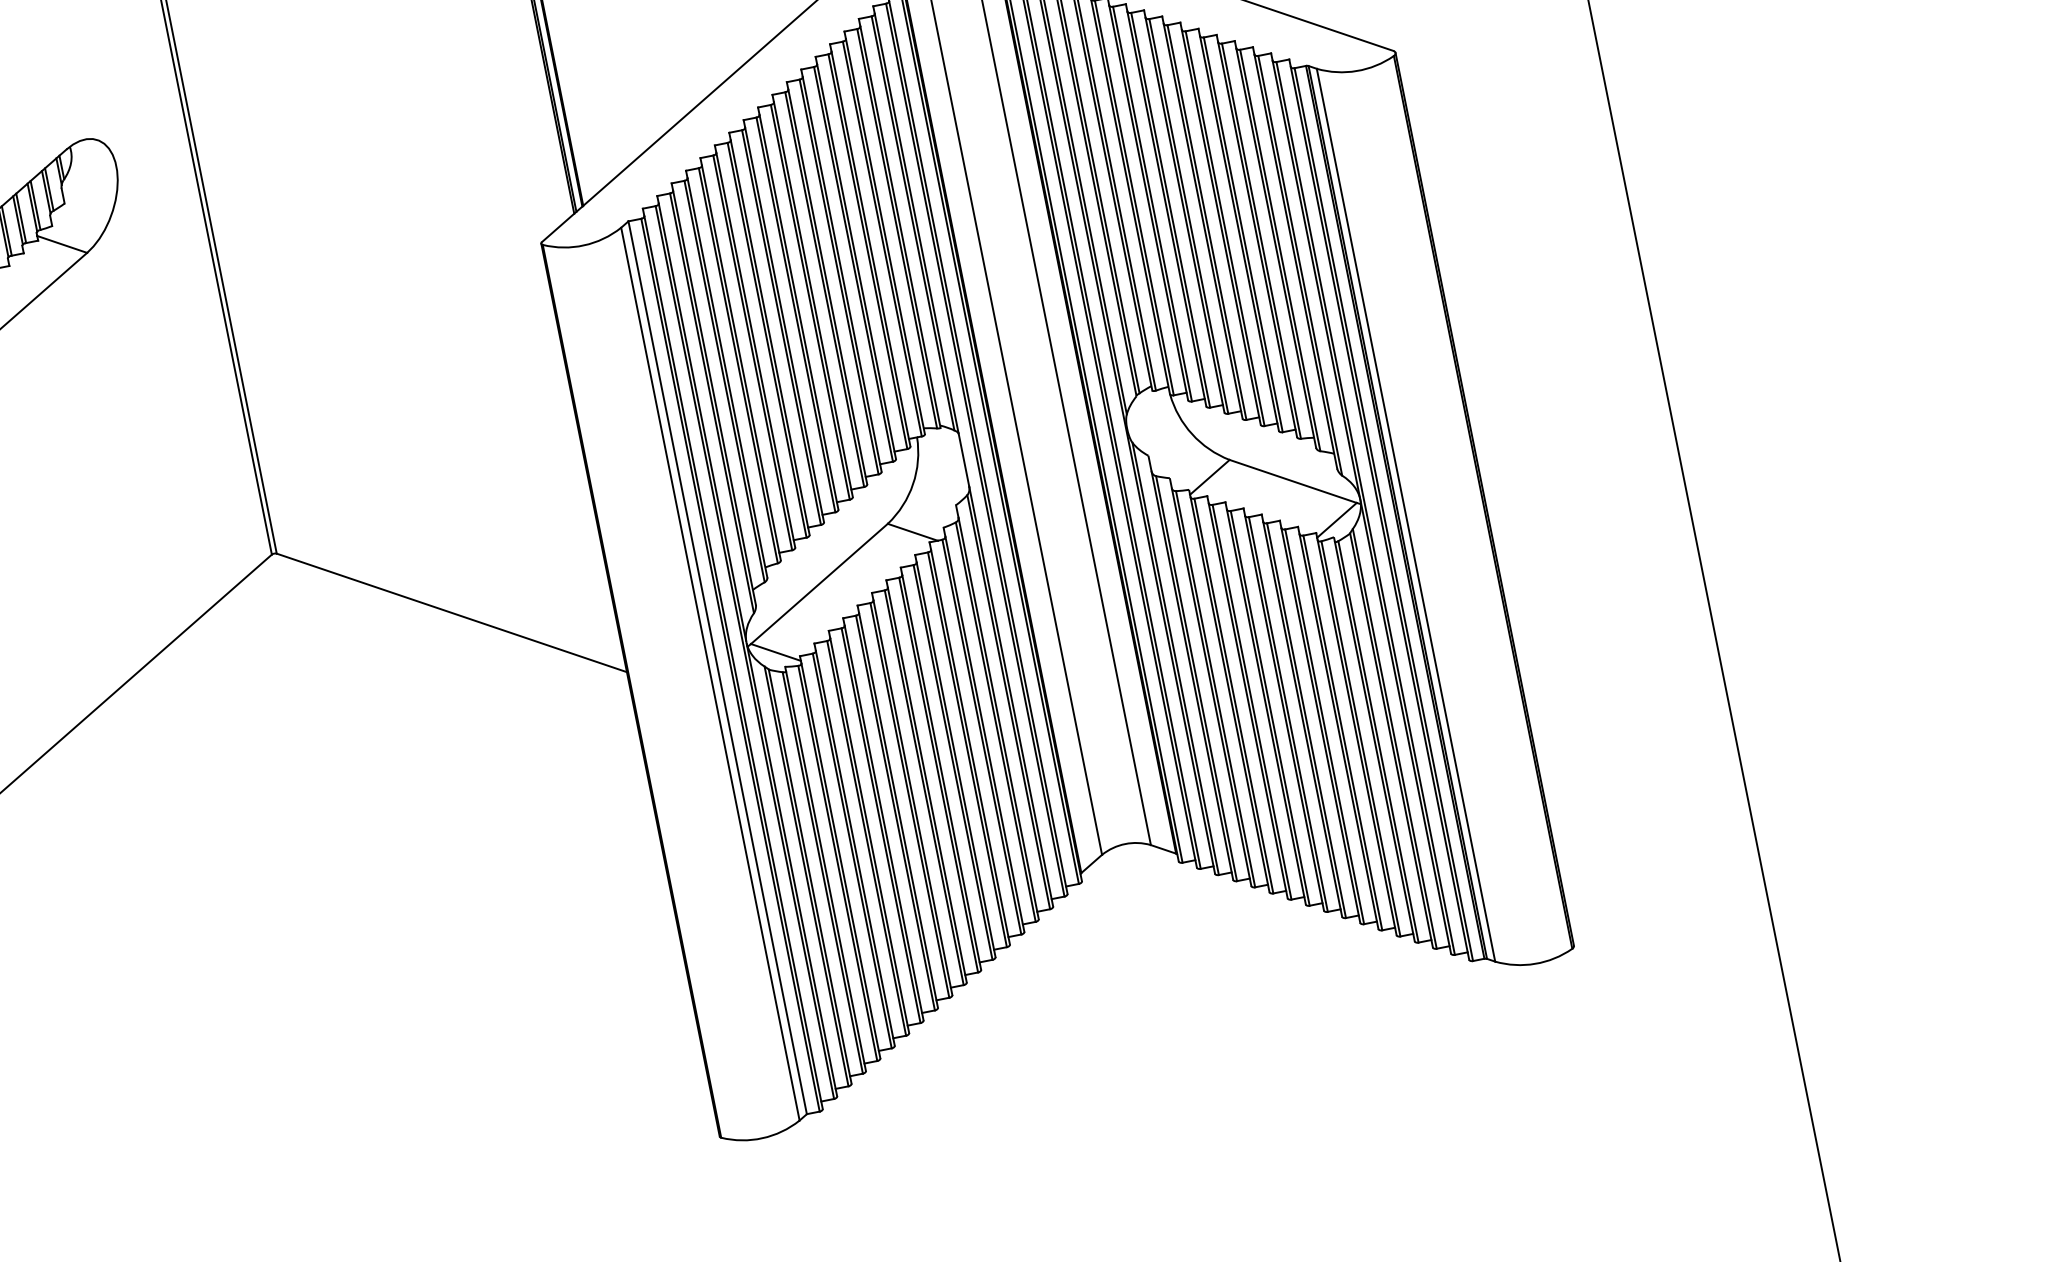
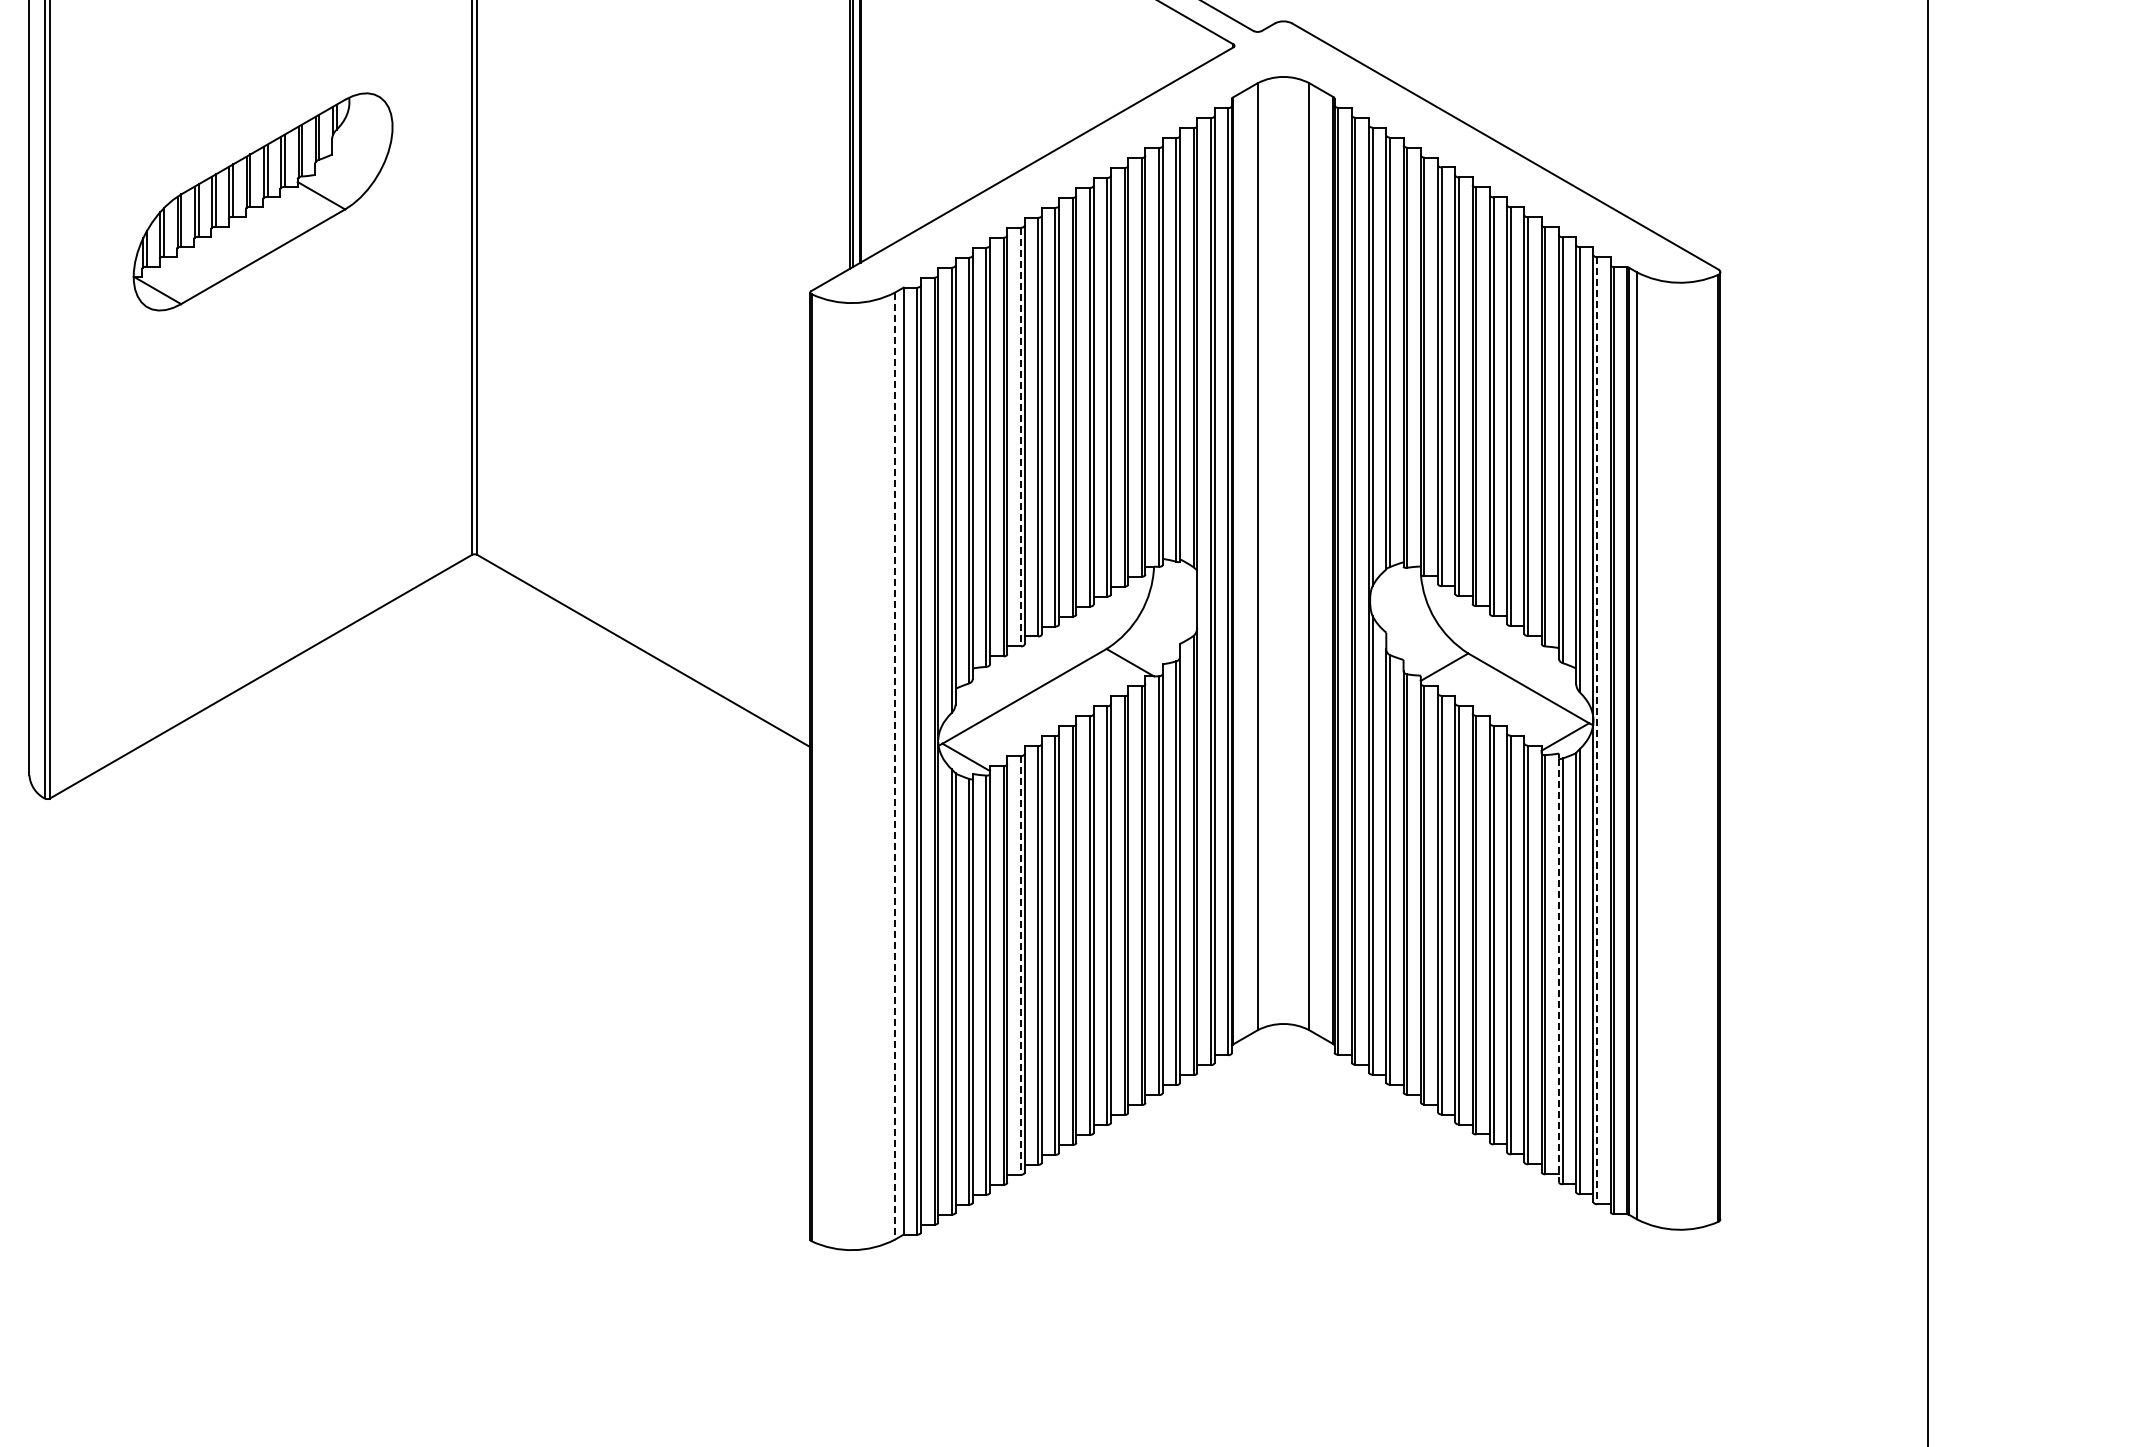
line: (766, 340) -> (1020, 437), solid -> dashed
line: (1365, 508) -> (1597, 730), solid -> dashed
line: (710, 674) -> (895, 766), solid -> dashed
line: (1374, 741) -> (1558, 970), solid -> dashed
line: (866, 838) -> (1020, 965), solid -> dashed

